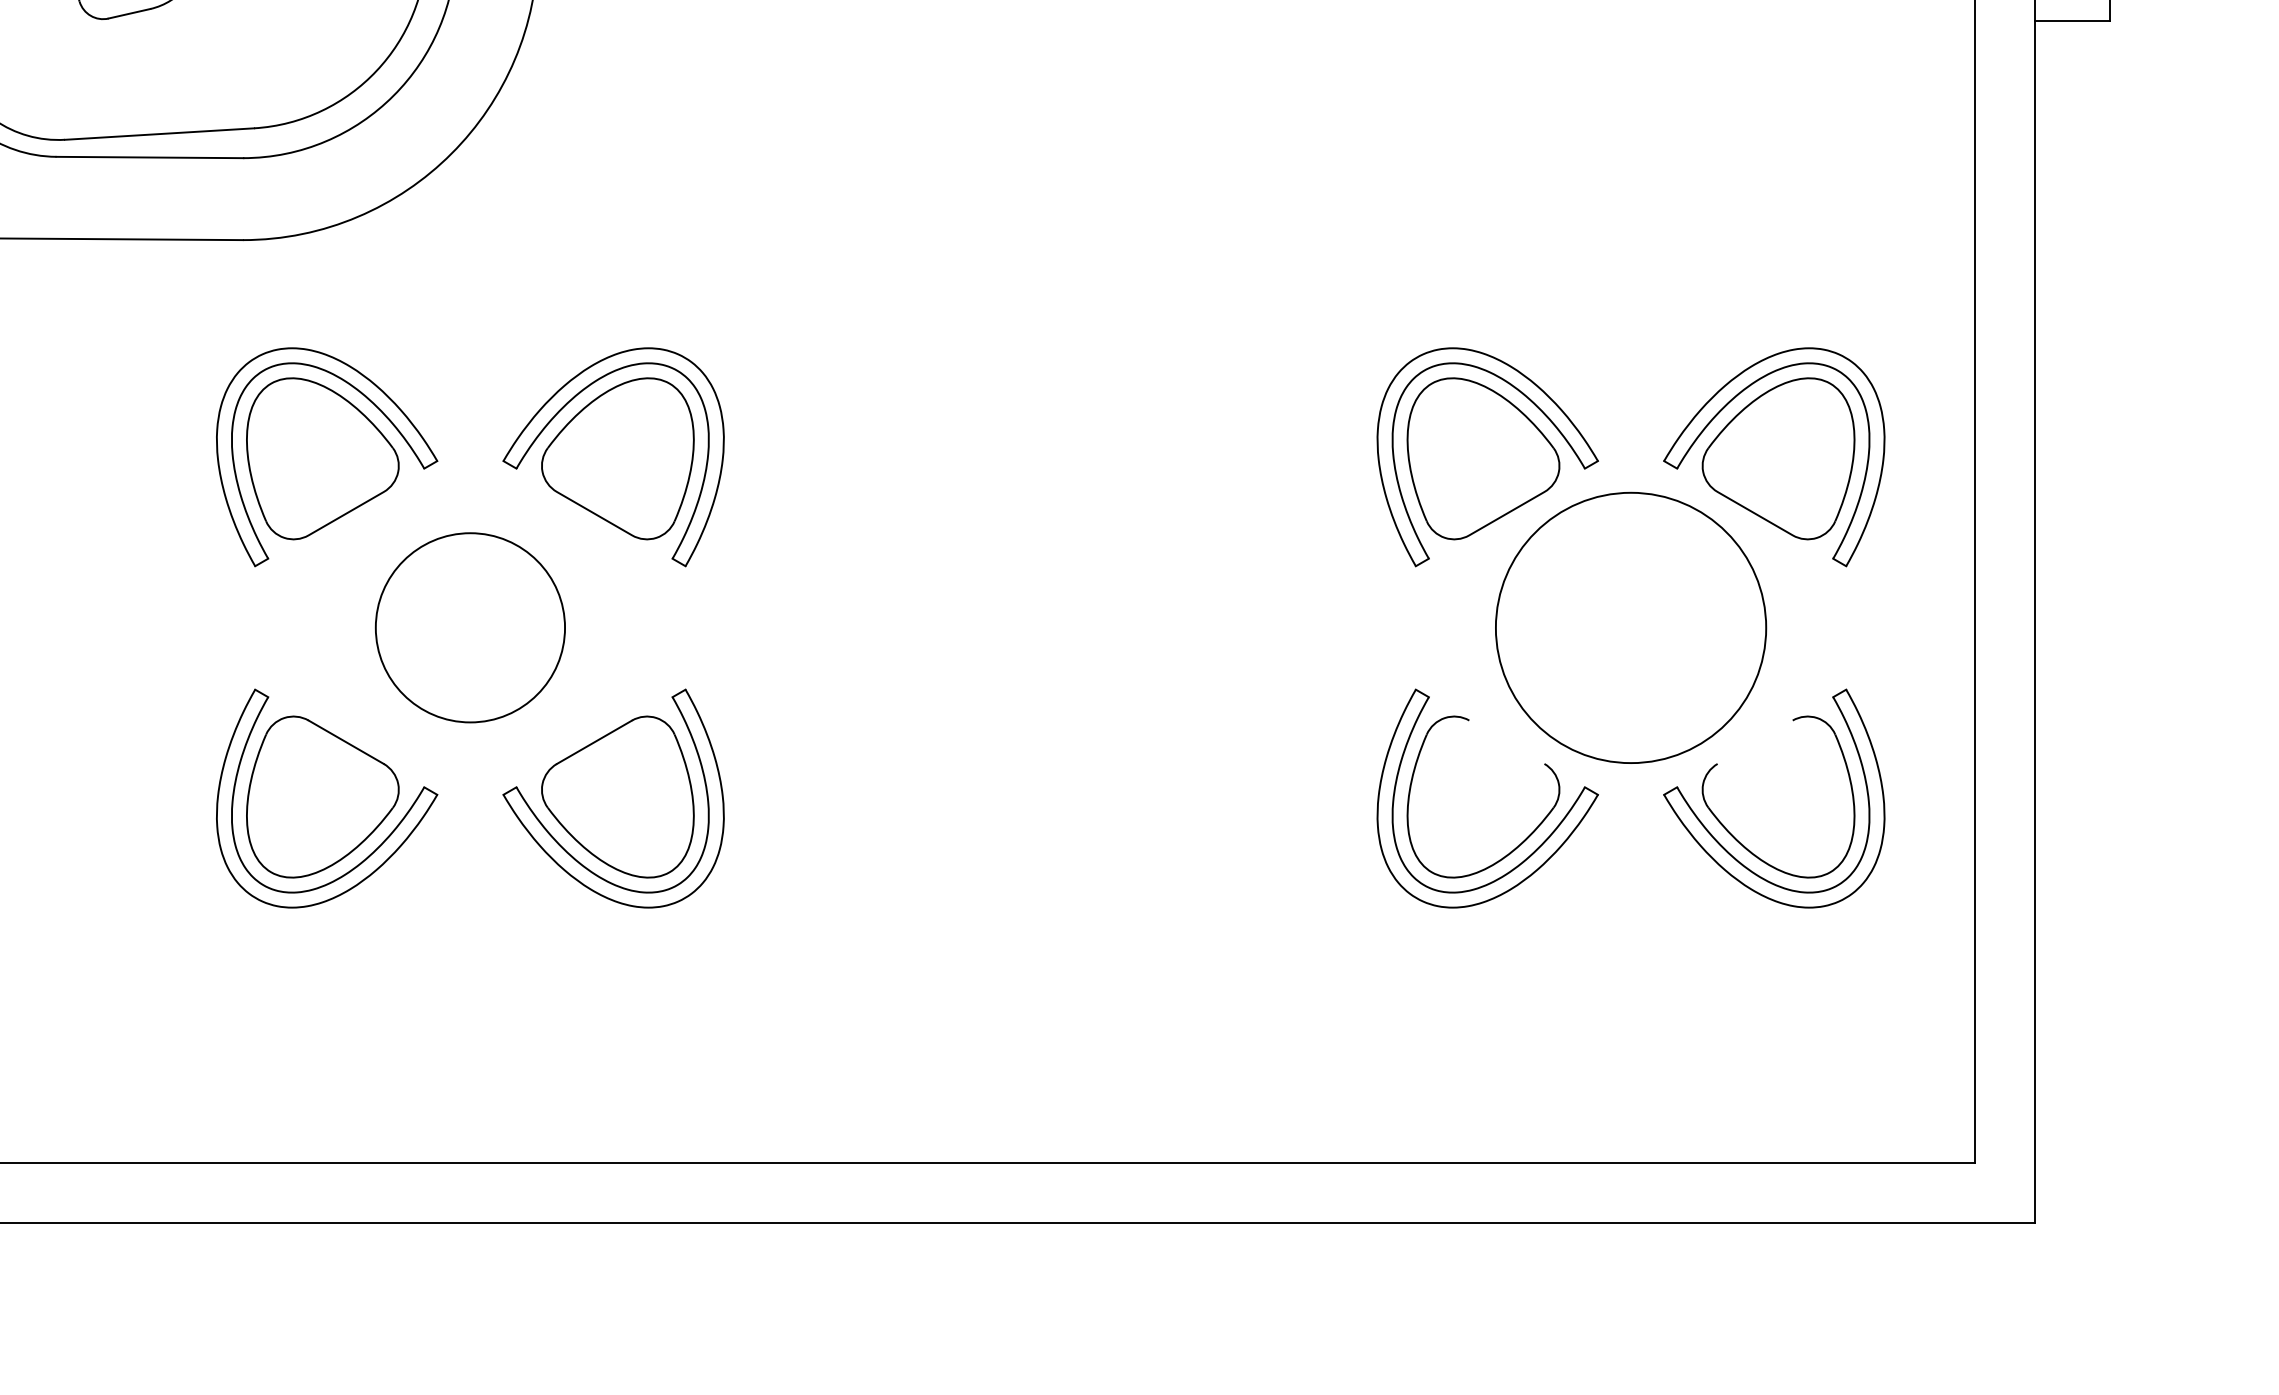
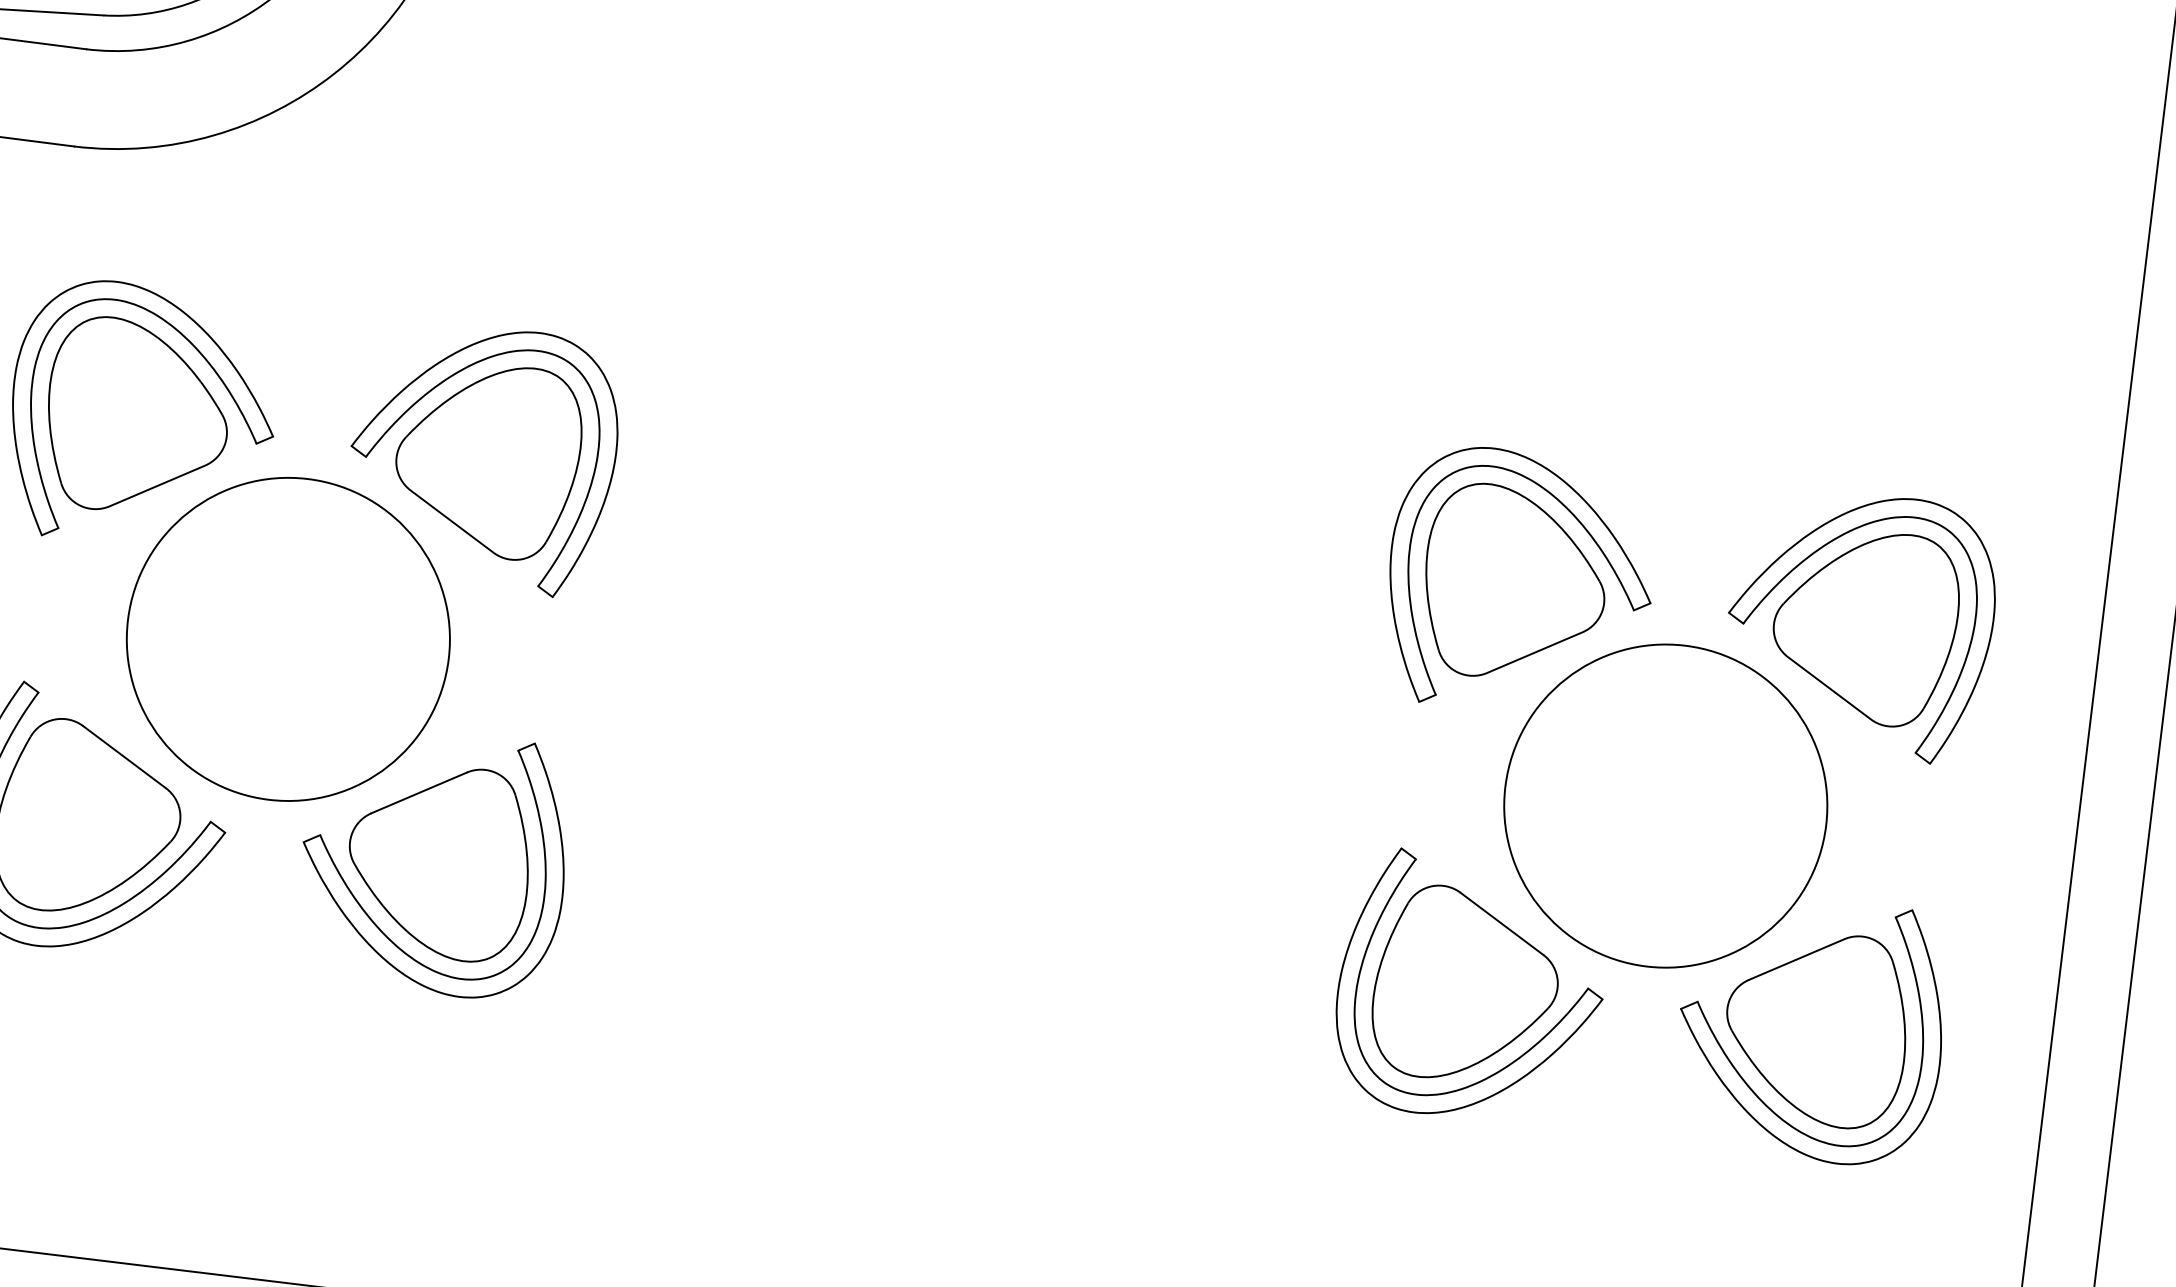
circle: (470, 627) -> (288, 638), size x1.43
line: (1506, 741) -> (1501, 922), added
line: (1754, 741) -> (1795, 958), added

